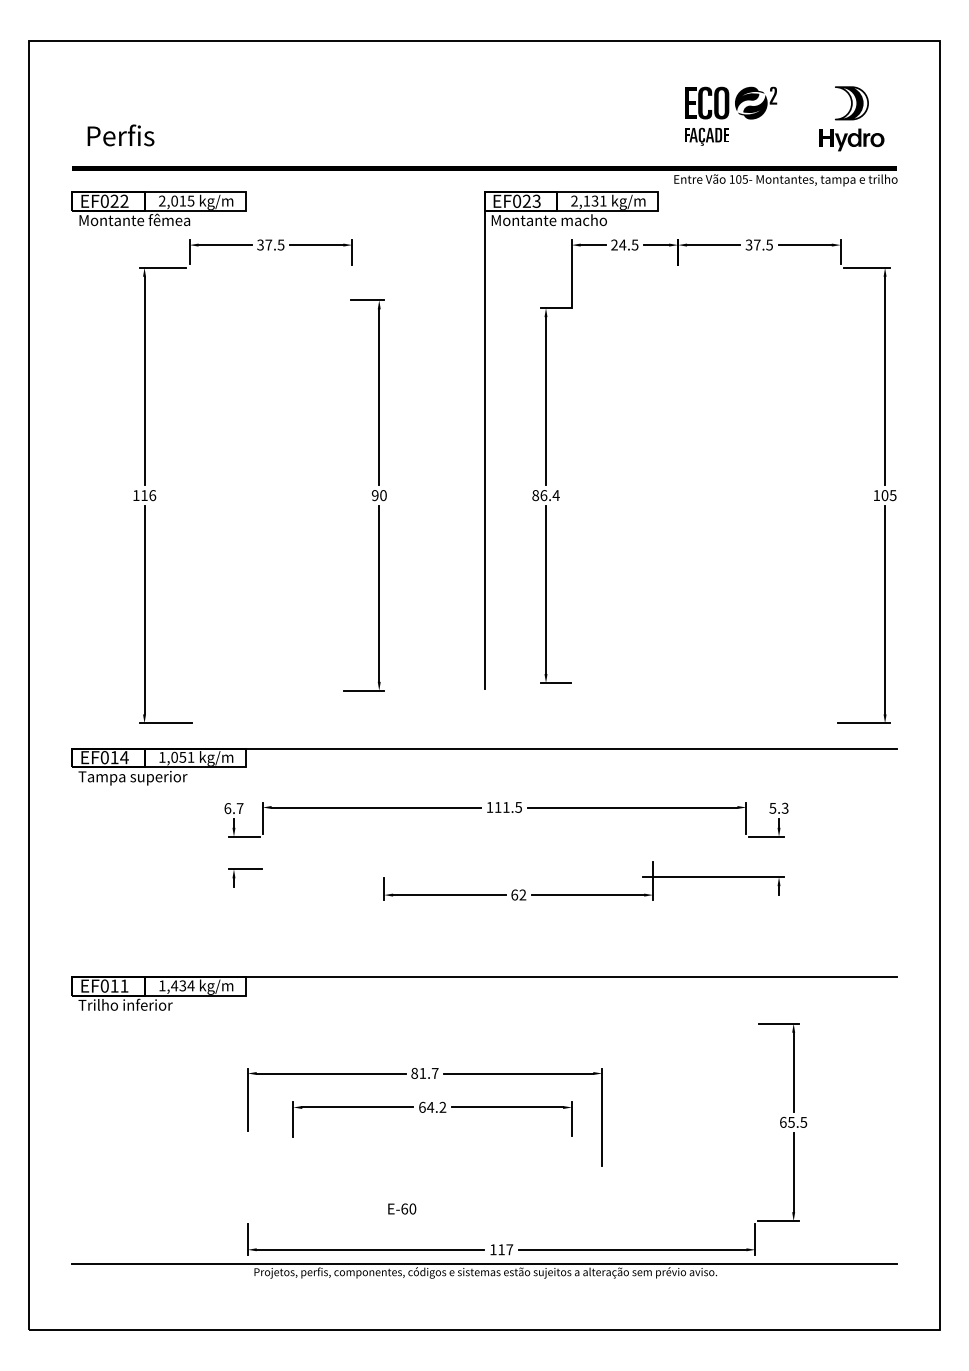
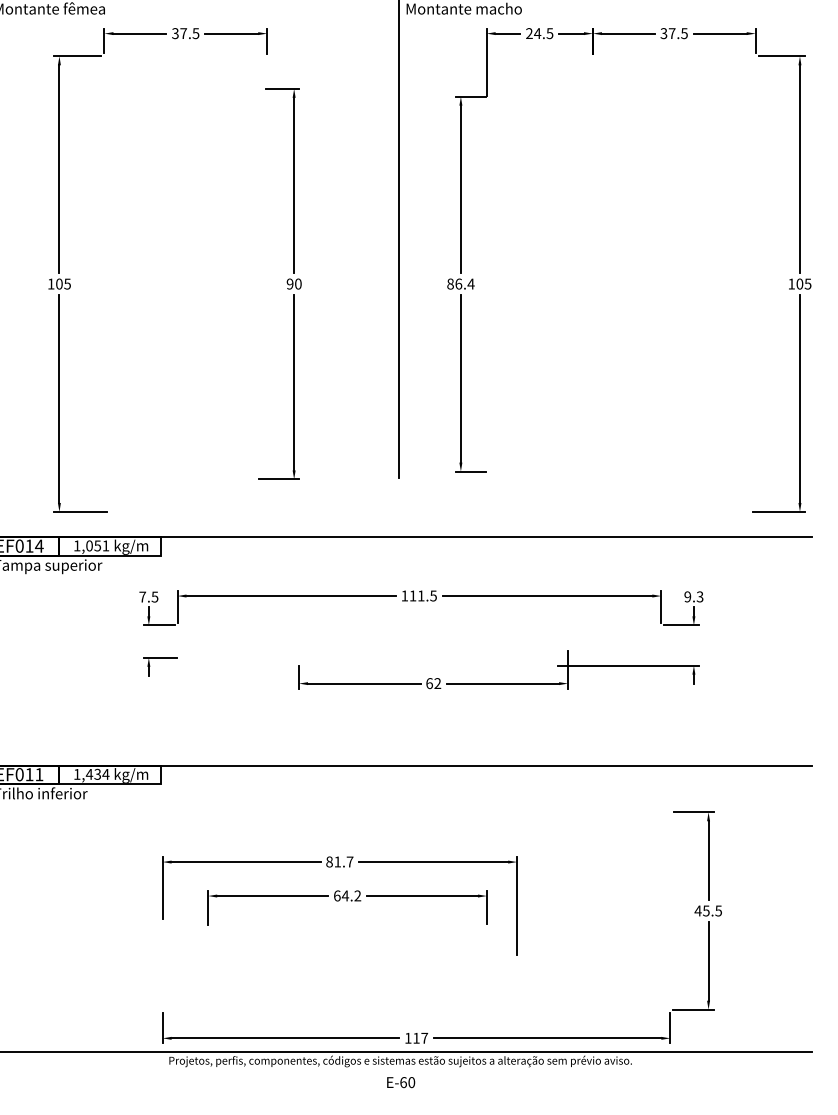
text: (148, 495) -> (63, 284), 116 -> 105
text: (772, 807) -> (687, 596), 5.3 -> 9.3
text: (233, 808) -> (148, 597), 6.7 -> 7.5
text: (782, 1121) -> (697, 910), 65.5 -> 45.5
text: (402, 1208) -> (401, 1082), moved

